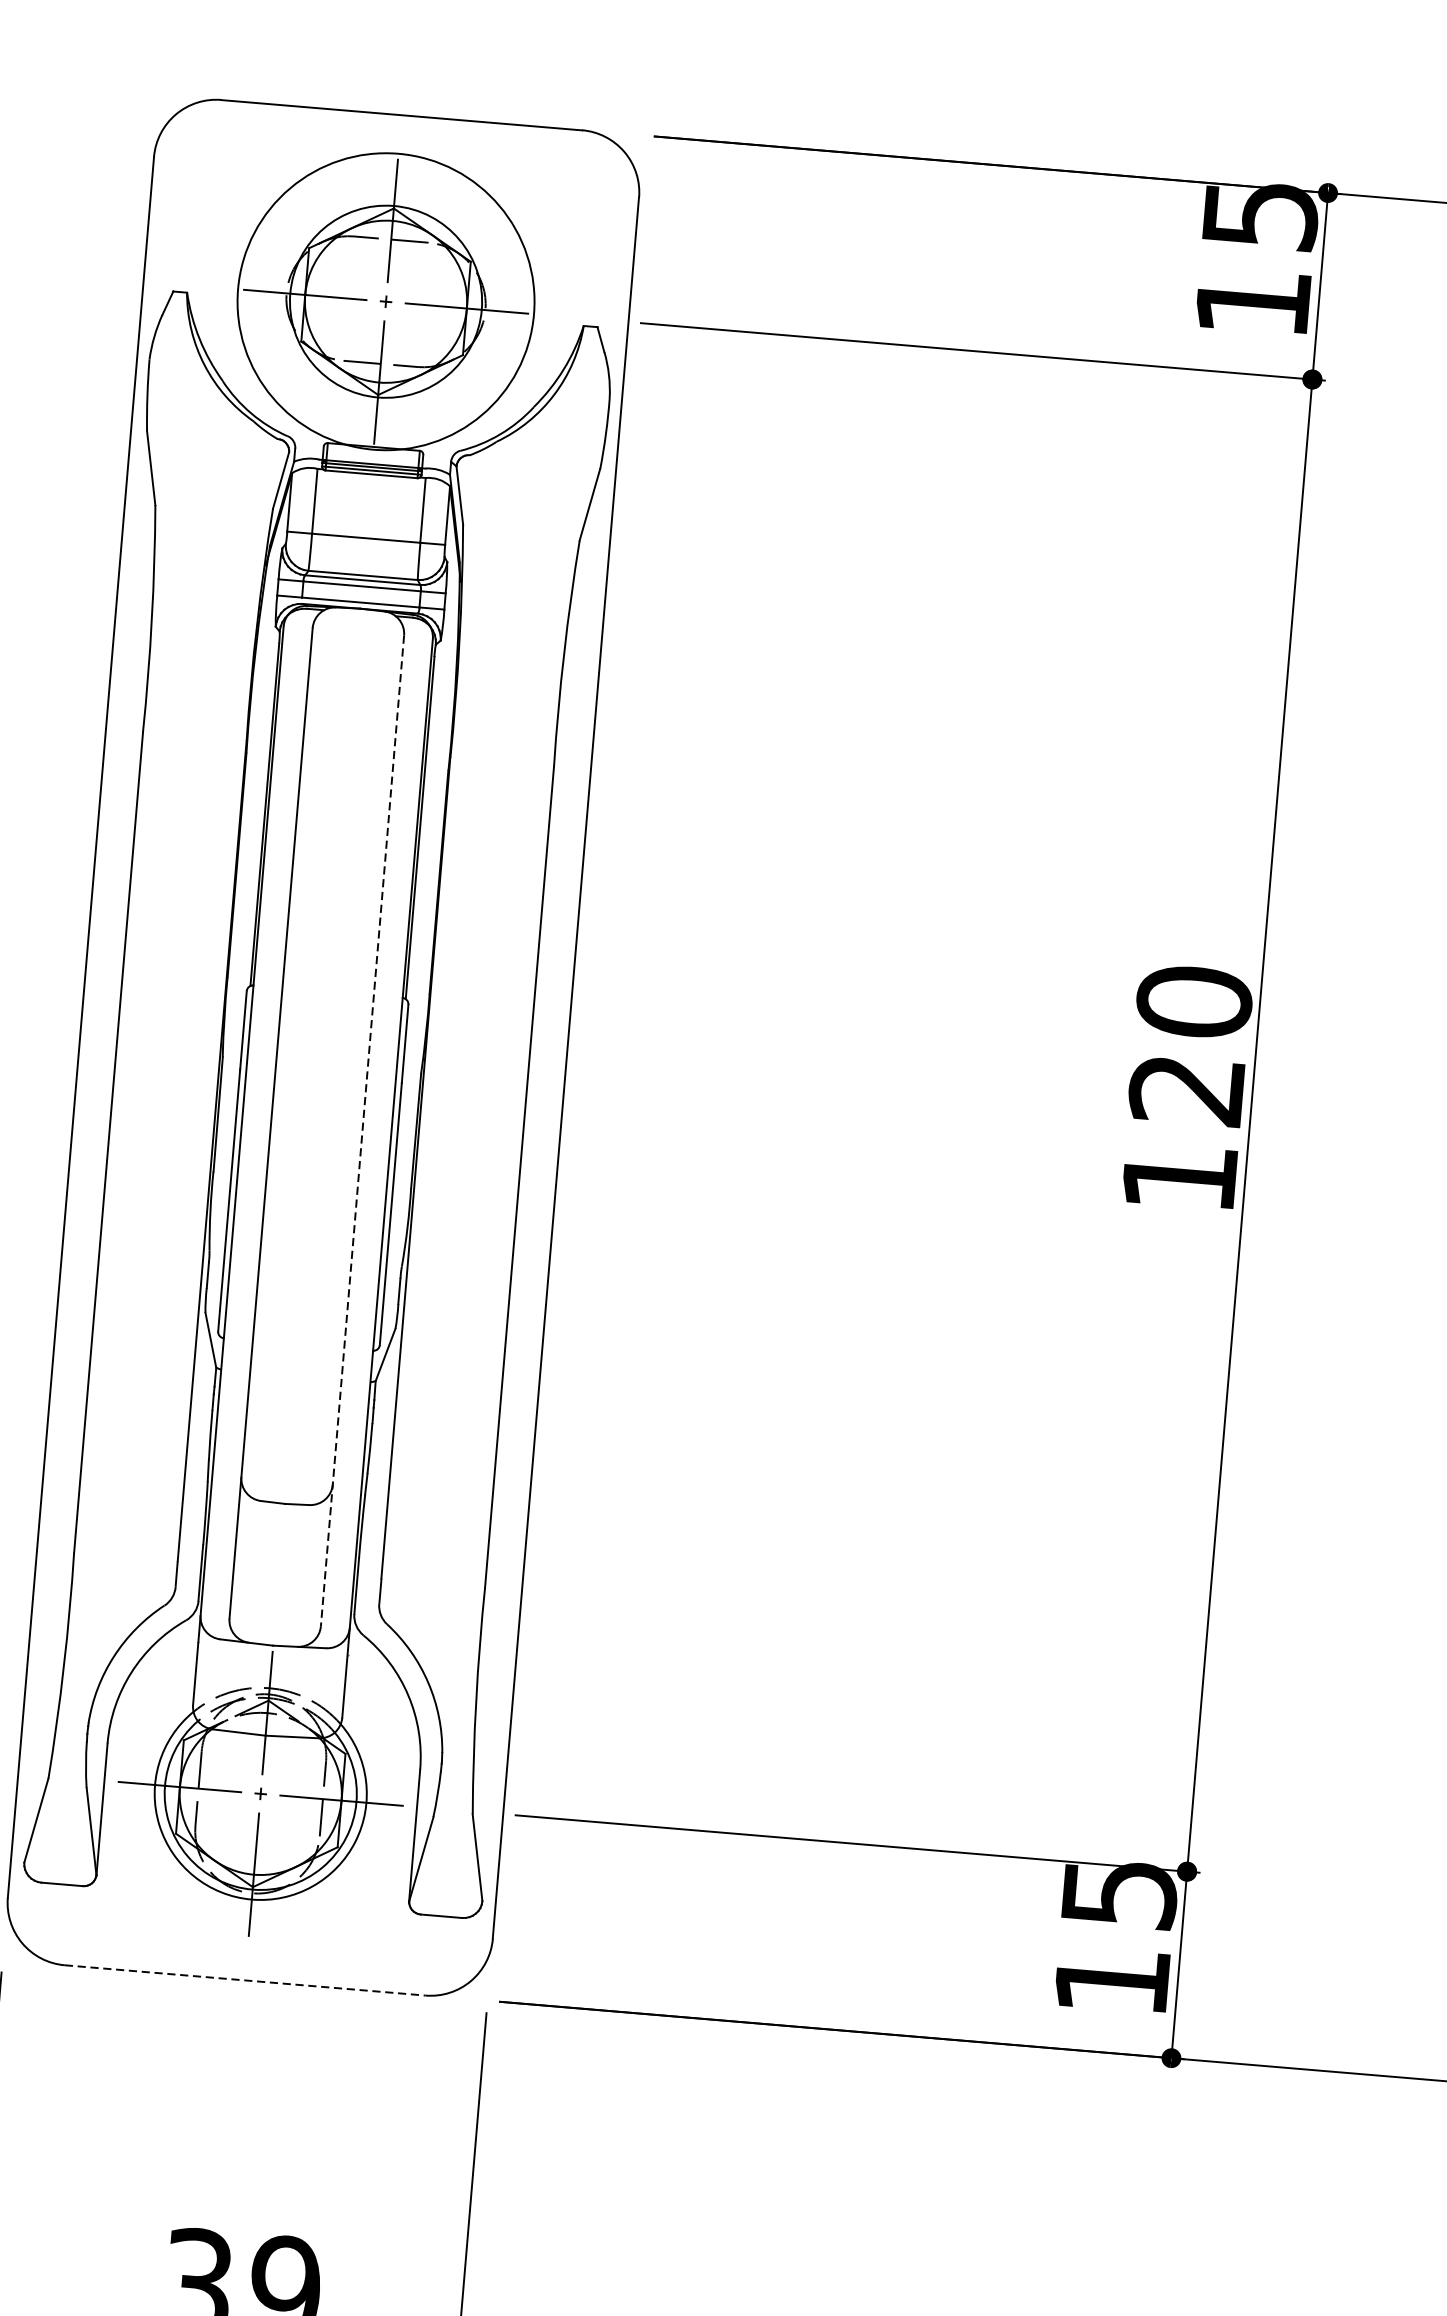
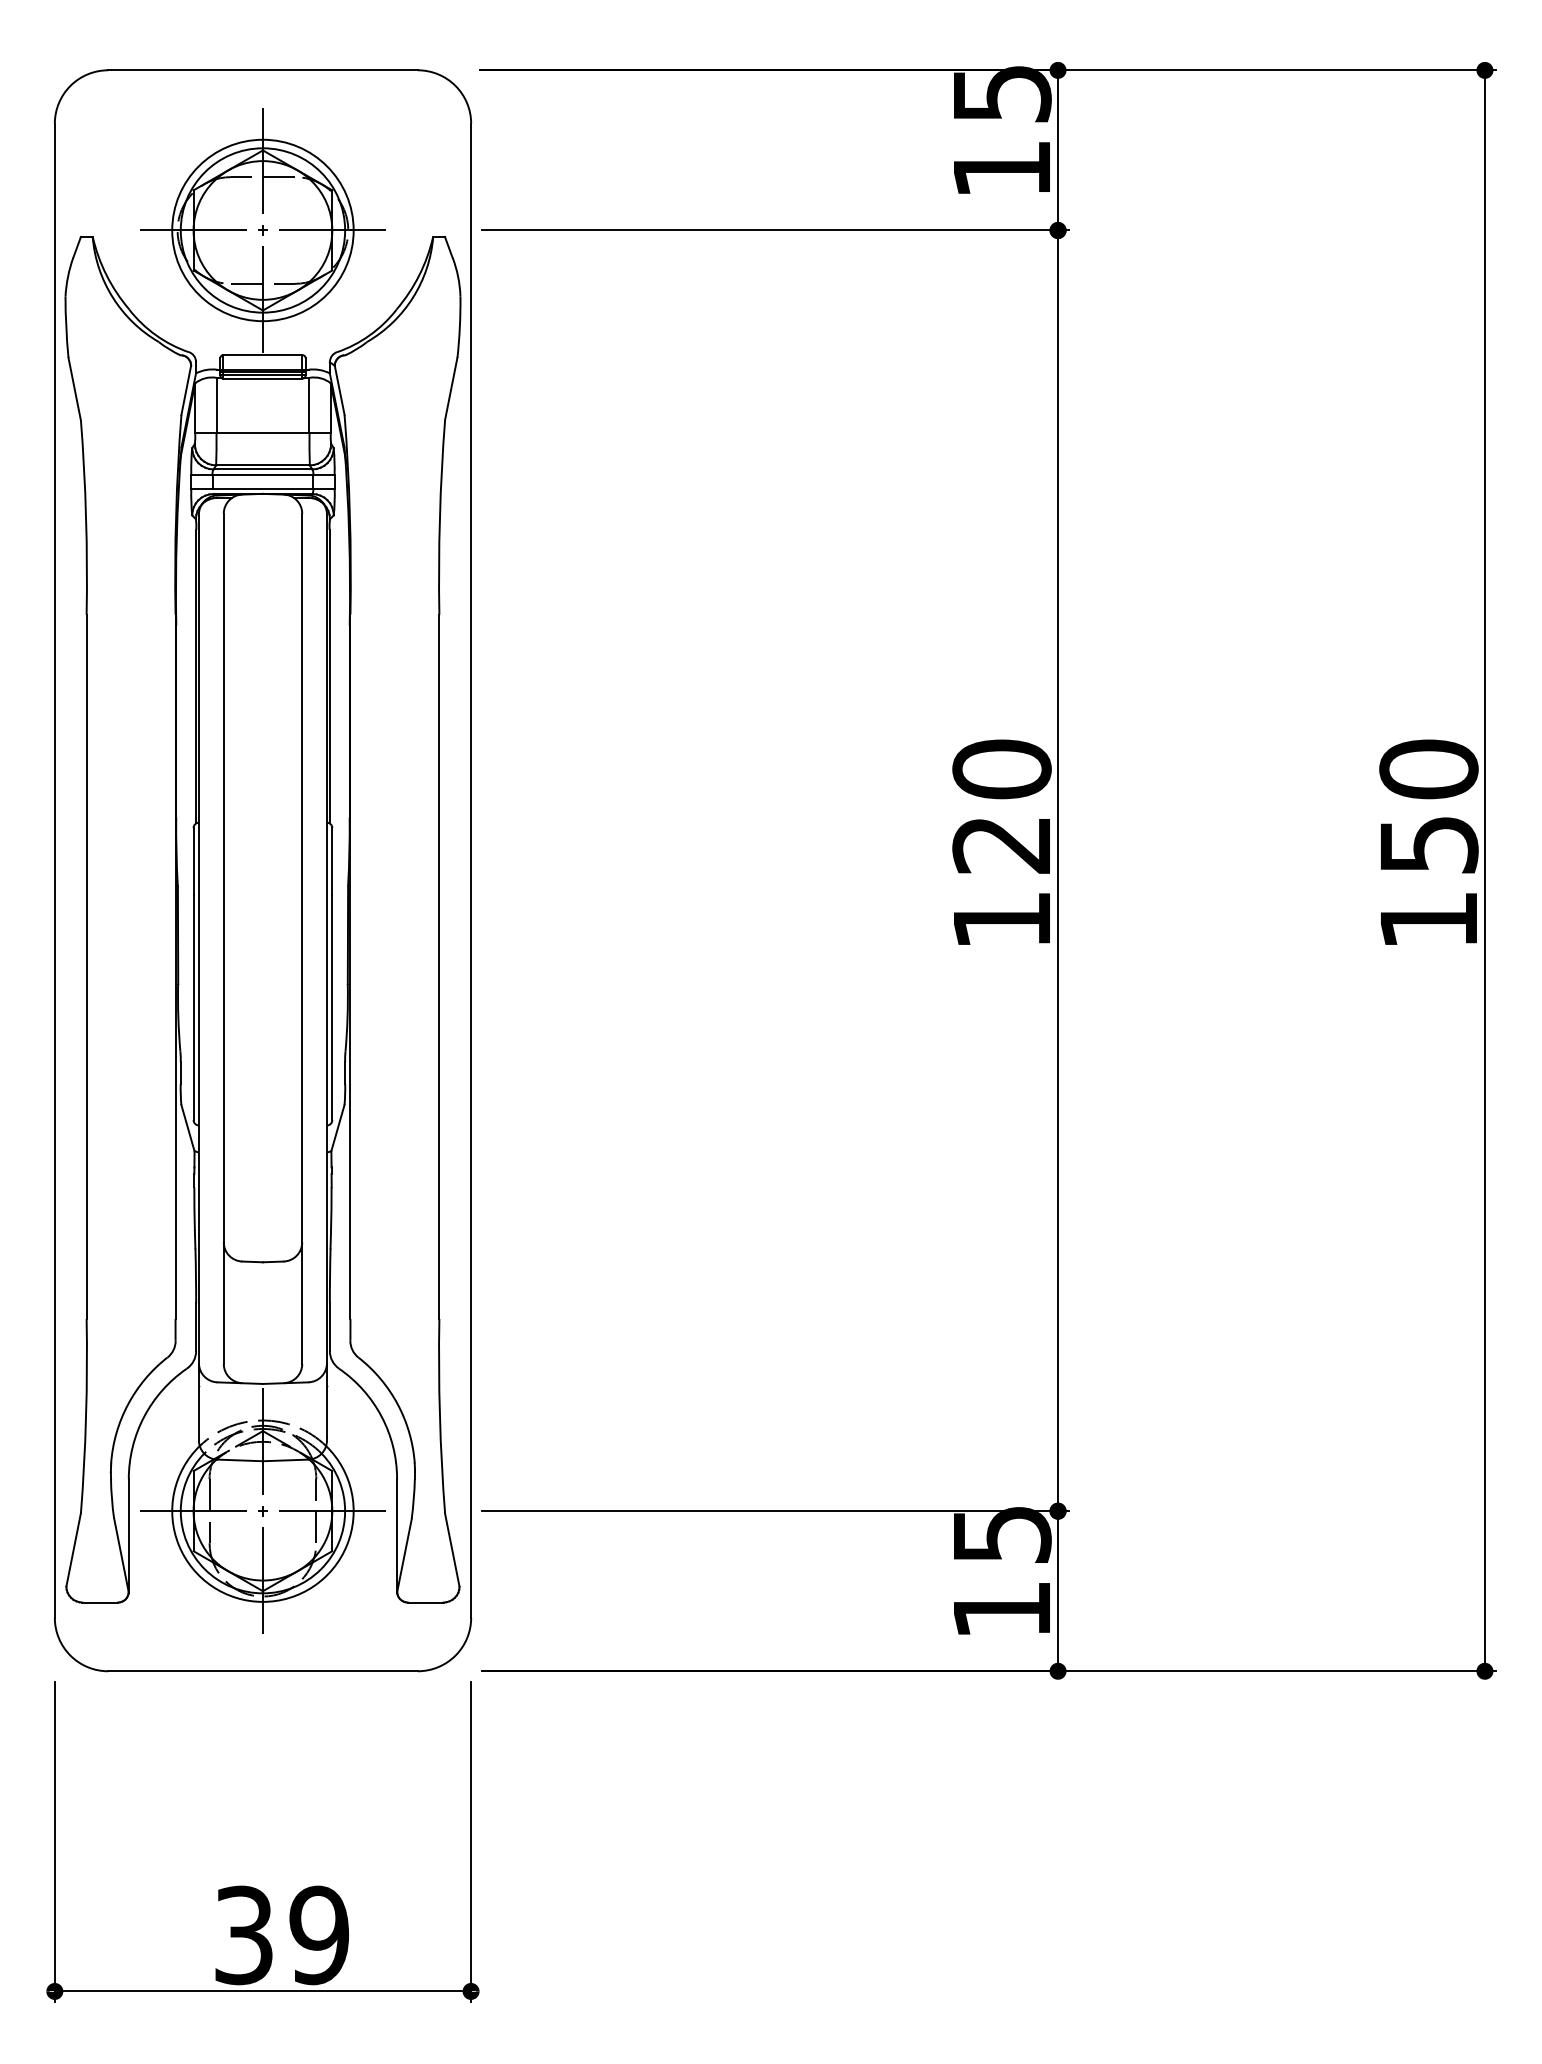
circle: (385, 301) -> (262, 230), size x0.71
line: (362, 1131) -> (302, 939), dashed -> solid
line: (245, 1980) -> (263, 1671), dashed -> solid

